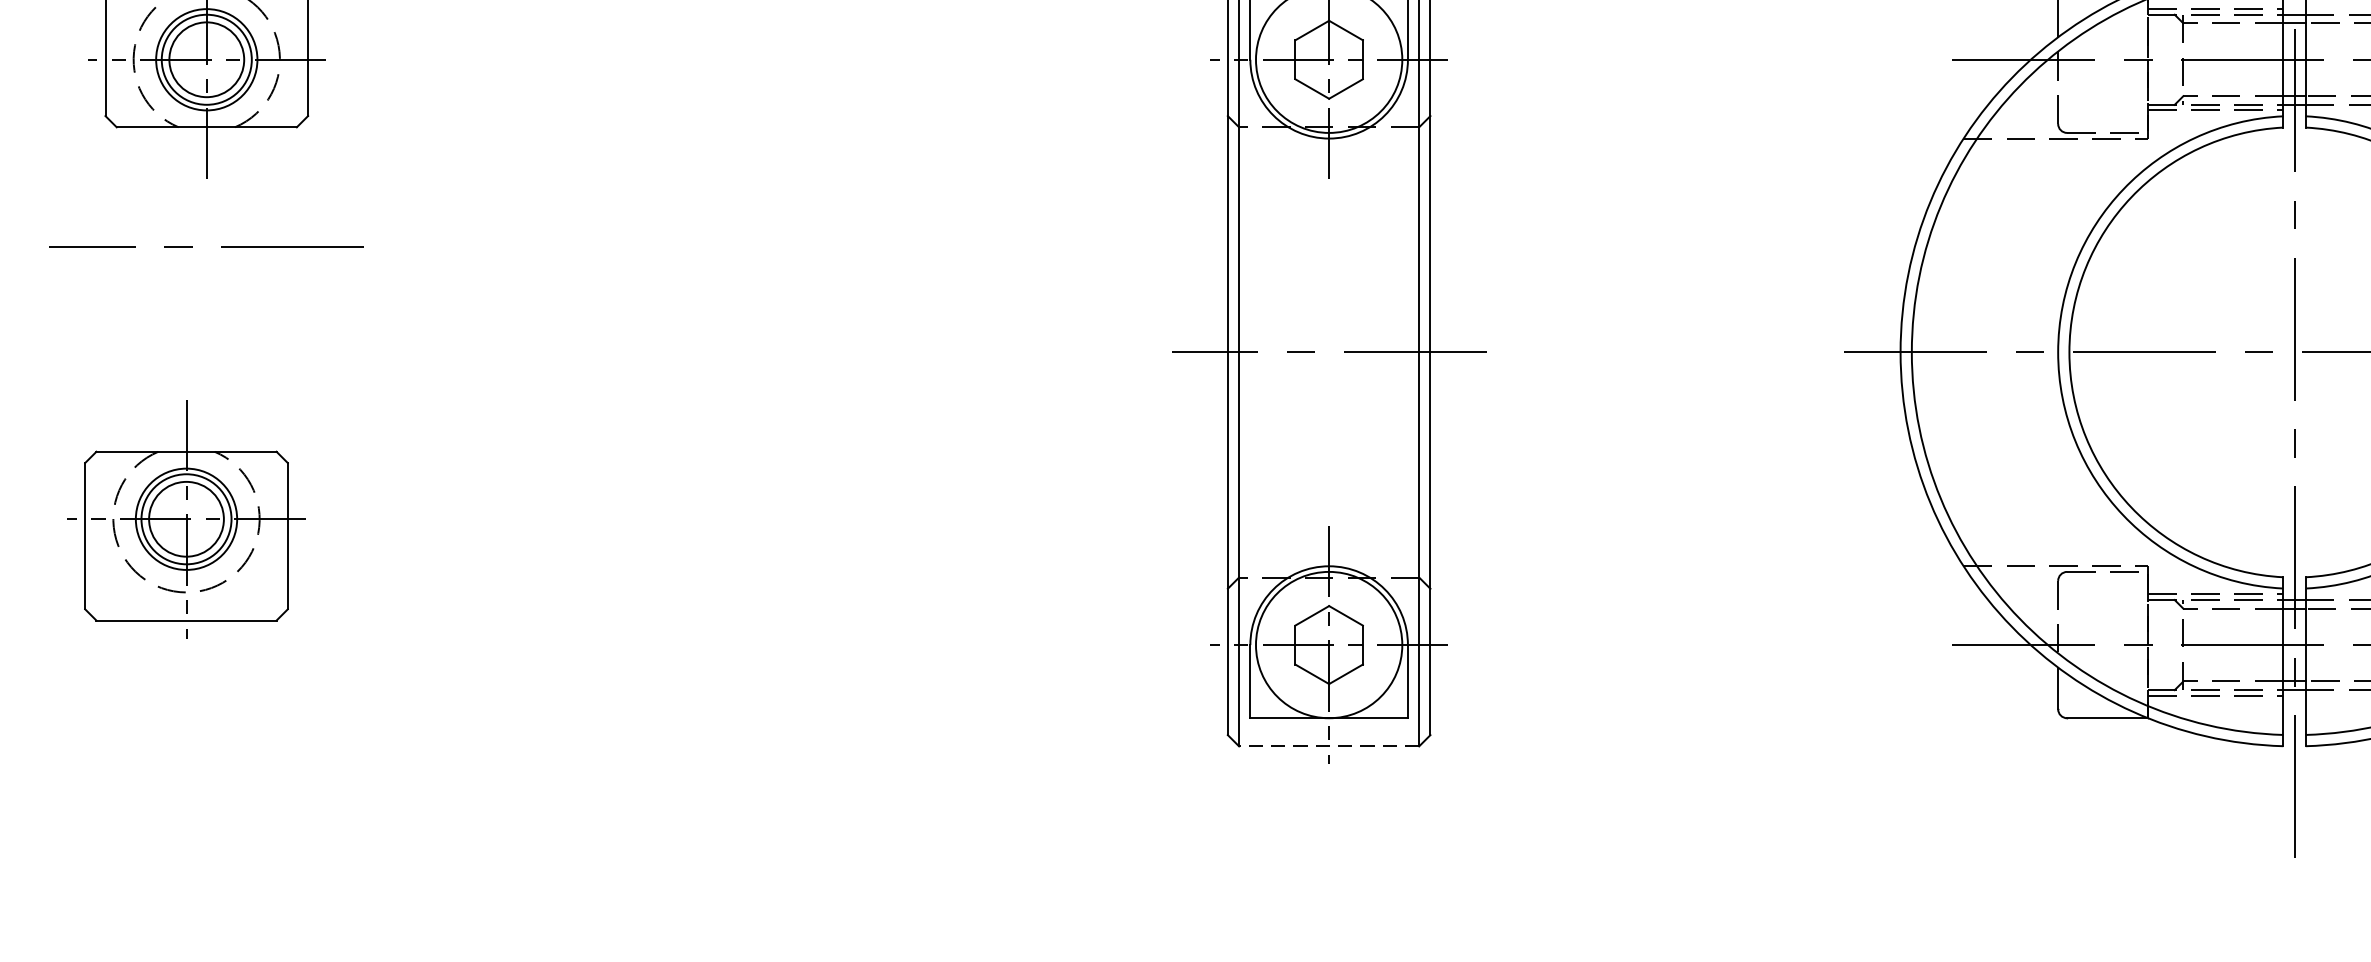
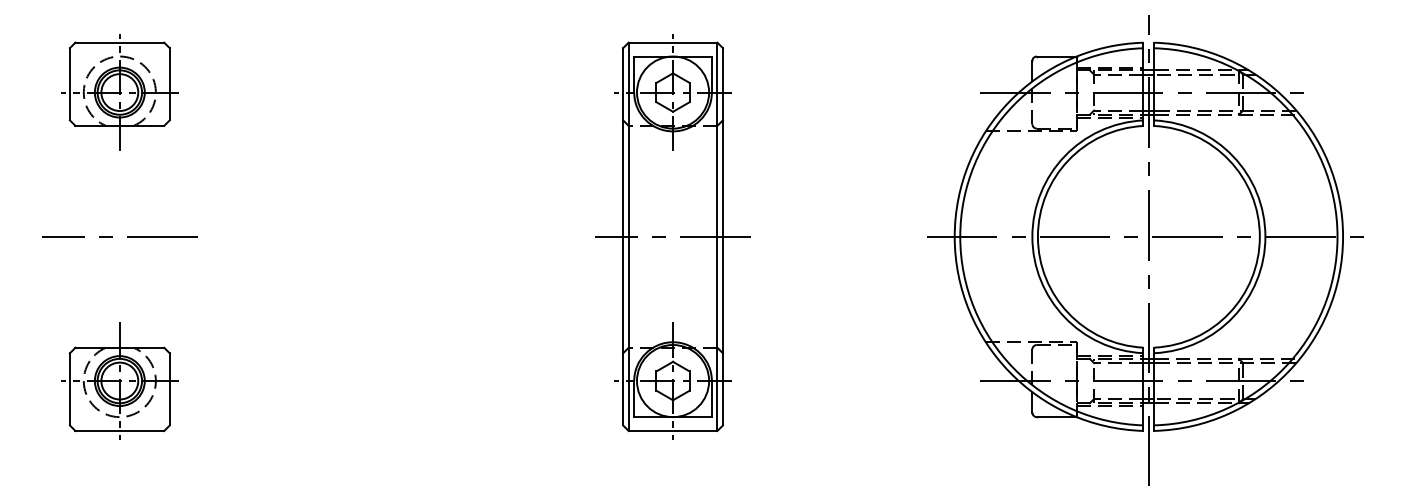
line: (191, 246) -> (112, 236), moved
part: (185, 518) -> (119, 380), moved
line: (1328, 747) -> (672, 431), dashed -> solid

